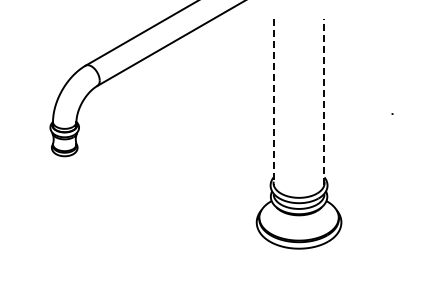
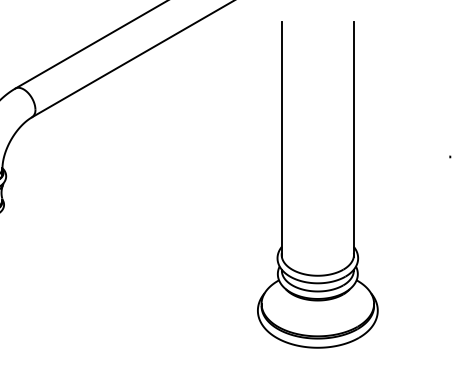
line: (324, 101) -> (353, 139), dashed -> solid
line: (273, 102) -> (281, 140), dashed -> solid

